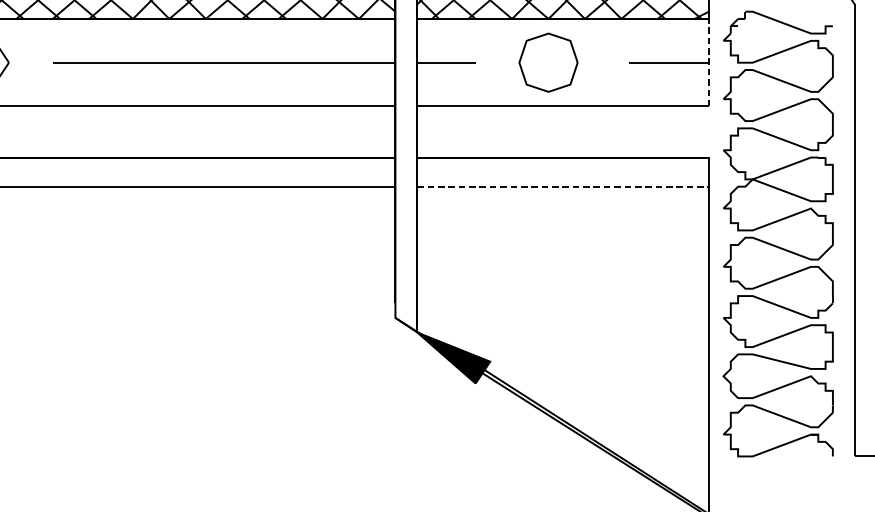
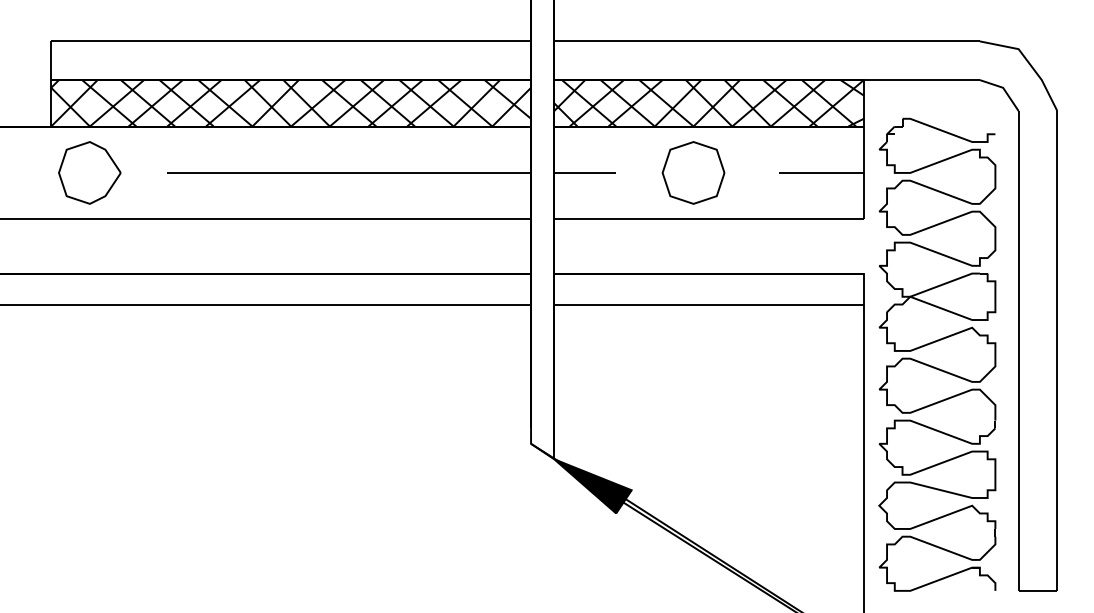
line: (708, 62) -> (863, 172), dashed -> solid
line: (563, 186) -> (709, 304), dashed -> solid

